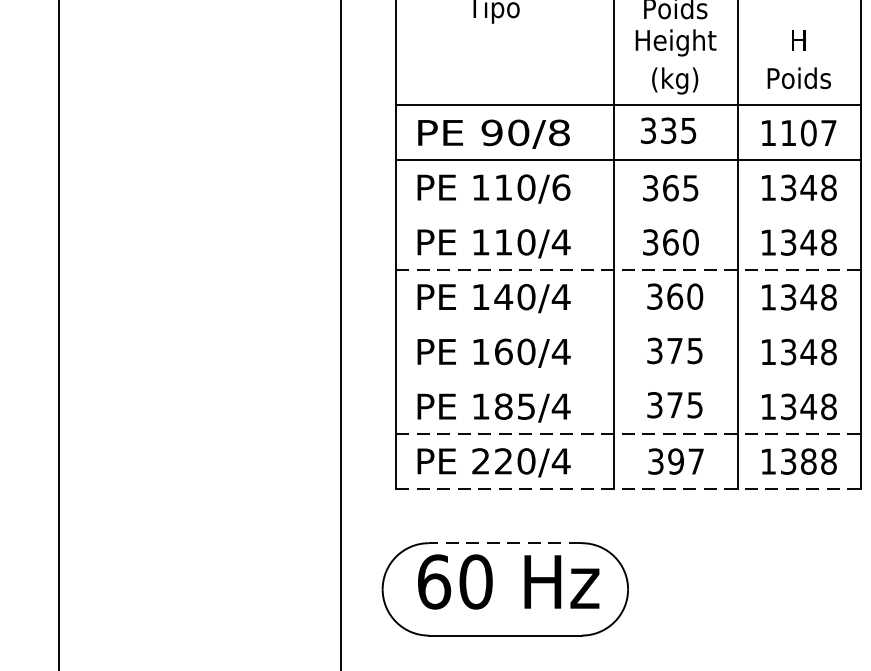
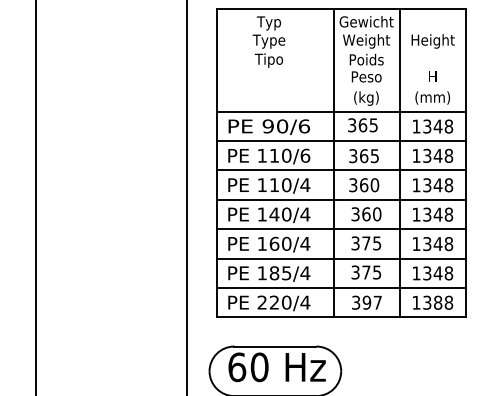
text: (675, 41) -> (366, 77), Height -> Peso
text: (798, 78) -> (432, 97), Poids -> (mm)
text: (667, 131) -> (362, 125), 335 -> 365
text: (559, 132) -> (304, 126), 90/8 -> 90/6
text: (809, 132) -> (438, 126), 1107 -> 1348
line: (628, 215) -> (341, 170), added
line: (628, 269) -> (341, 199), dashed -> solid
line: (628, 325) -> (341, 229), added
line: (628, 379) -> (341, 258), added
line: (628, 433) -> (341, 287), dashed -> solid
line: (628, 489) -> (341, 317), dashed -> solid
line: (503, 543) -> (274, 346), dashed -> solid

